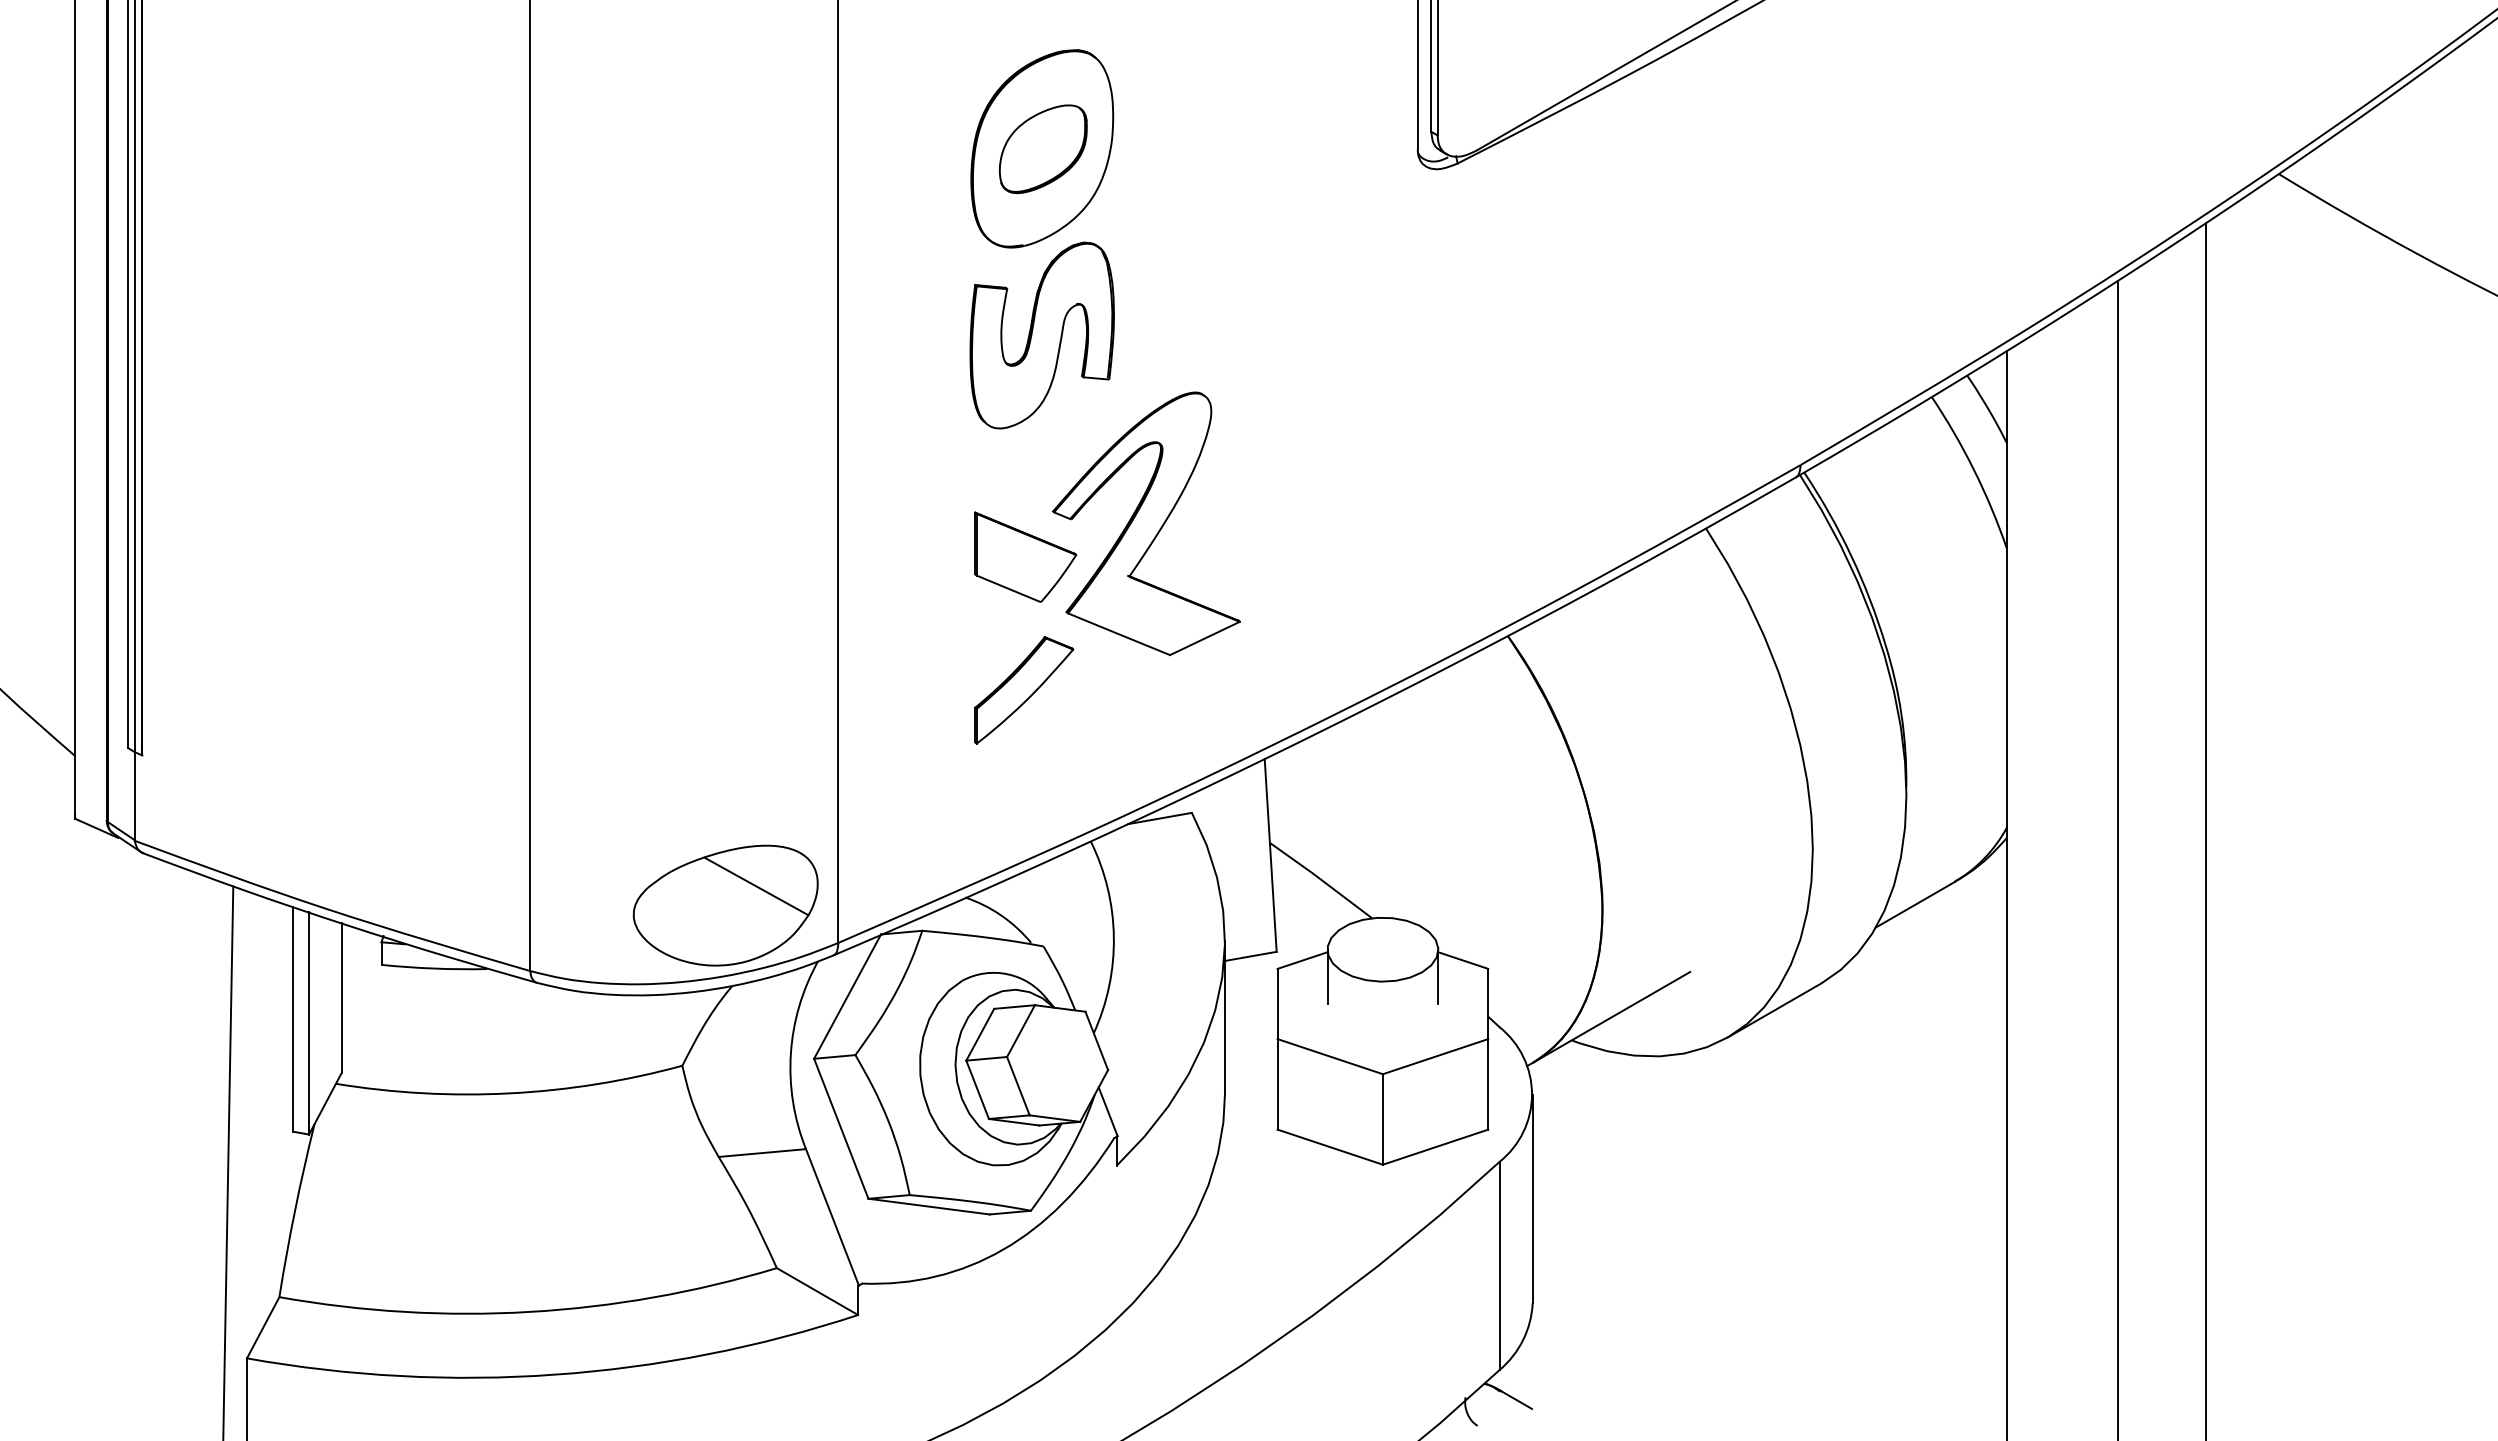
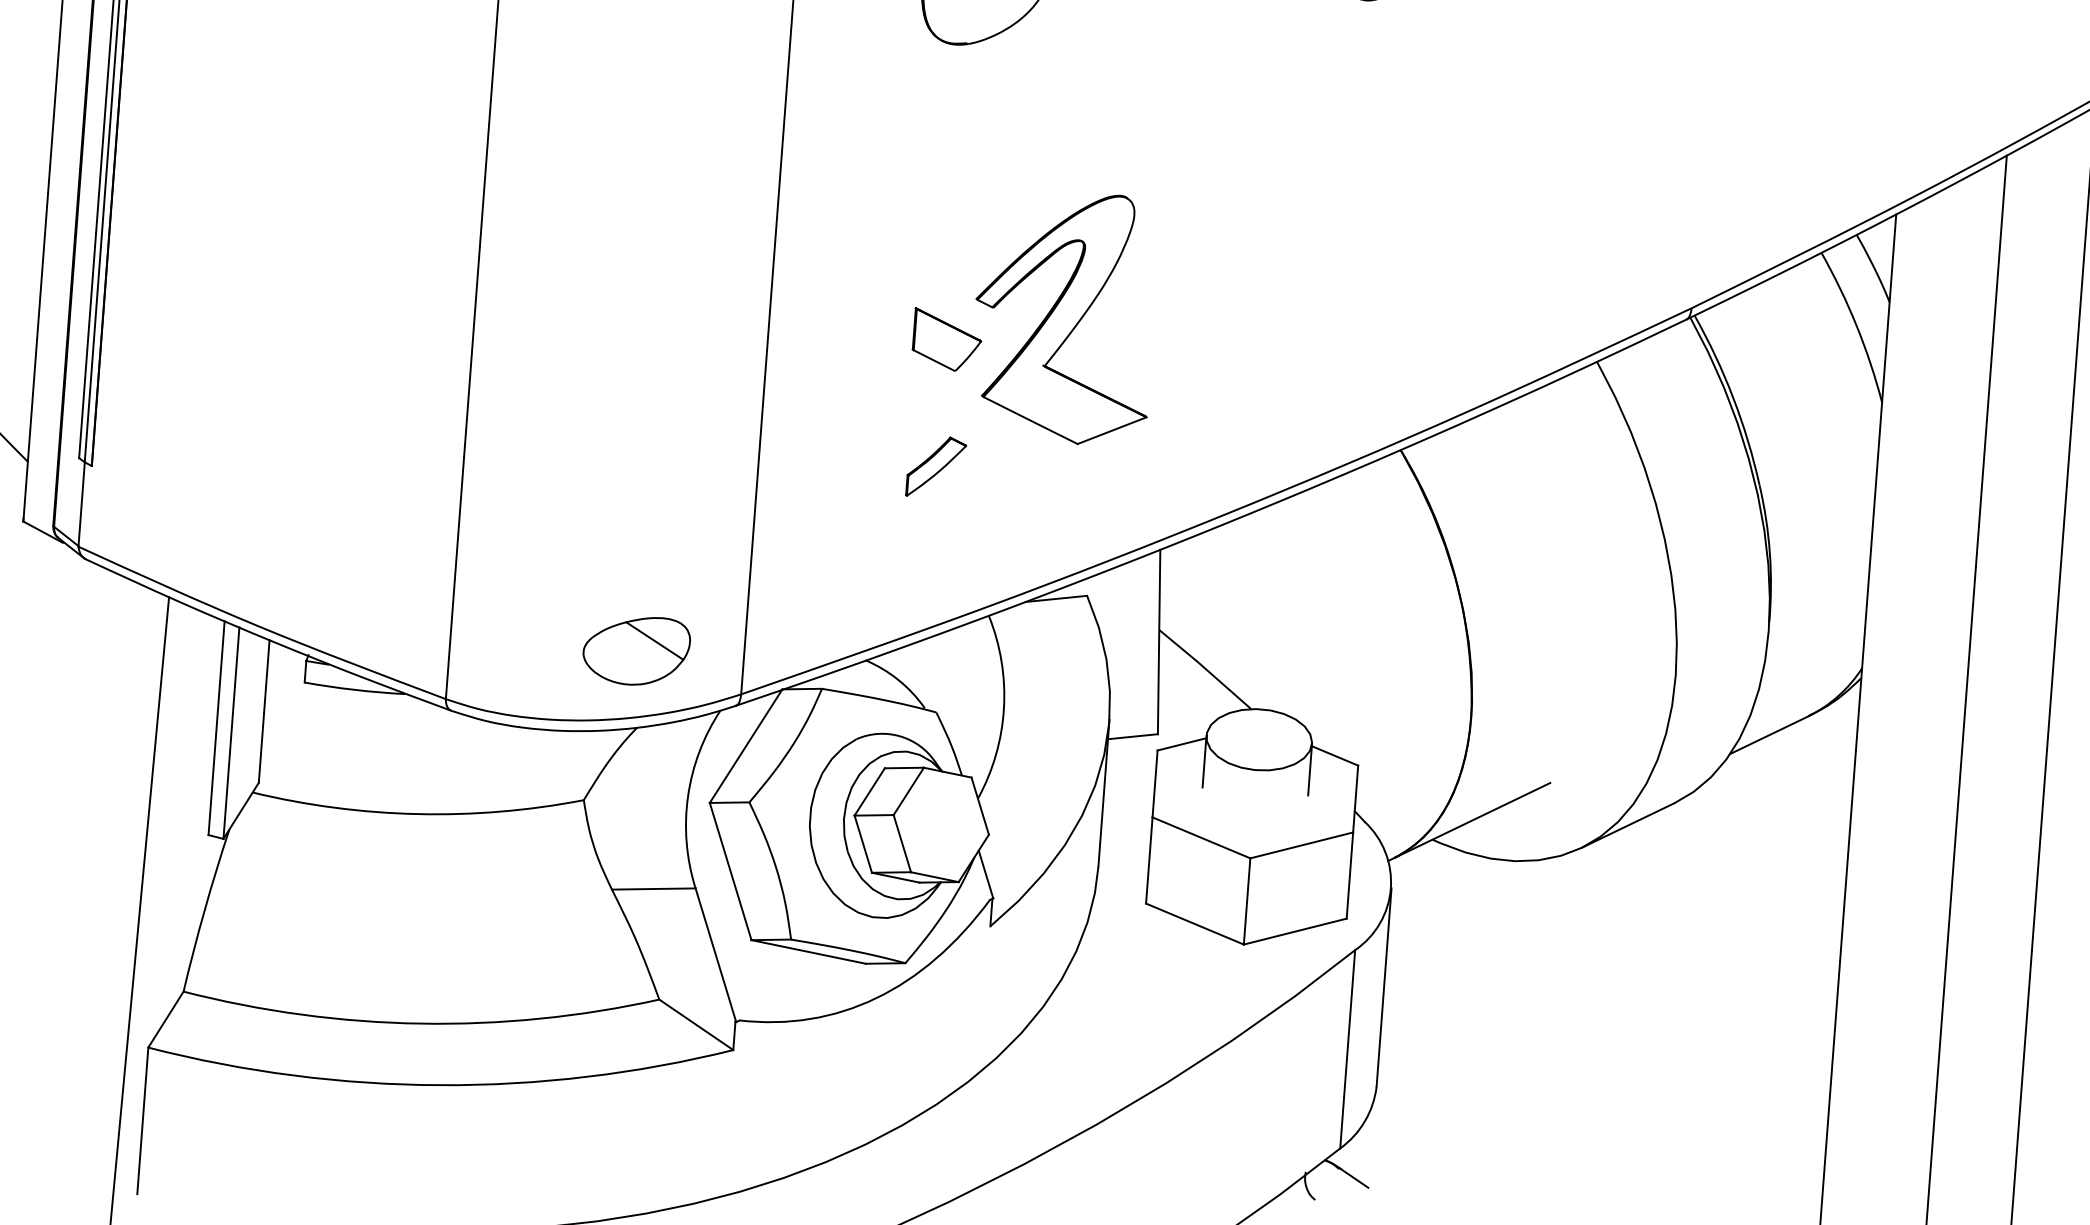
part: (1041, 335) -> (978, 130), removed
part: (1025, 556) -> (947, 339), size x0.7
part: (1024, 690) -> (936, 467), size x0.6
part: (725, 905) -> (636, 650), size x0.6

